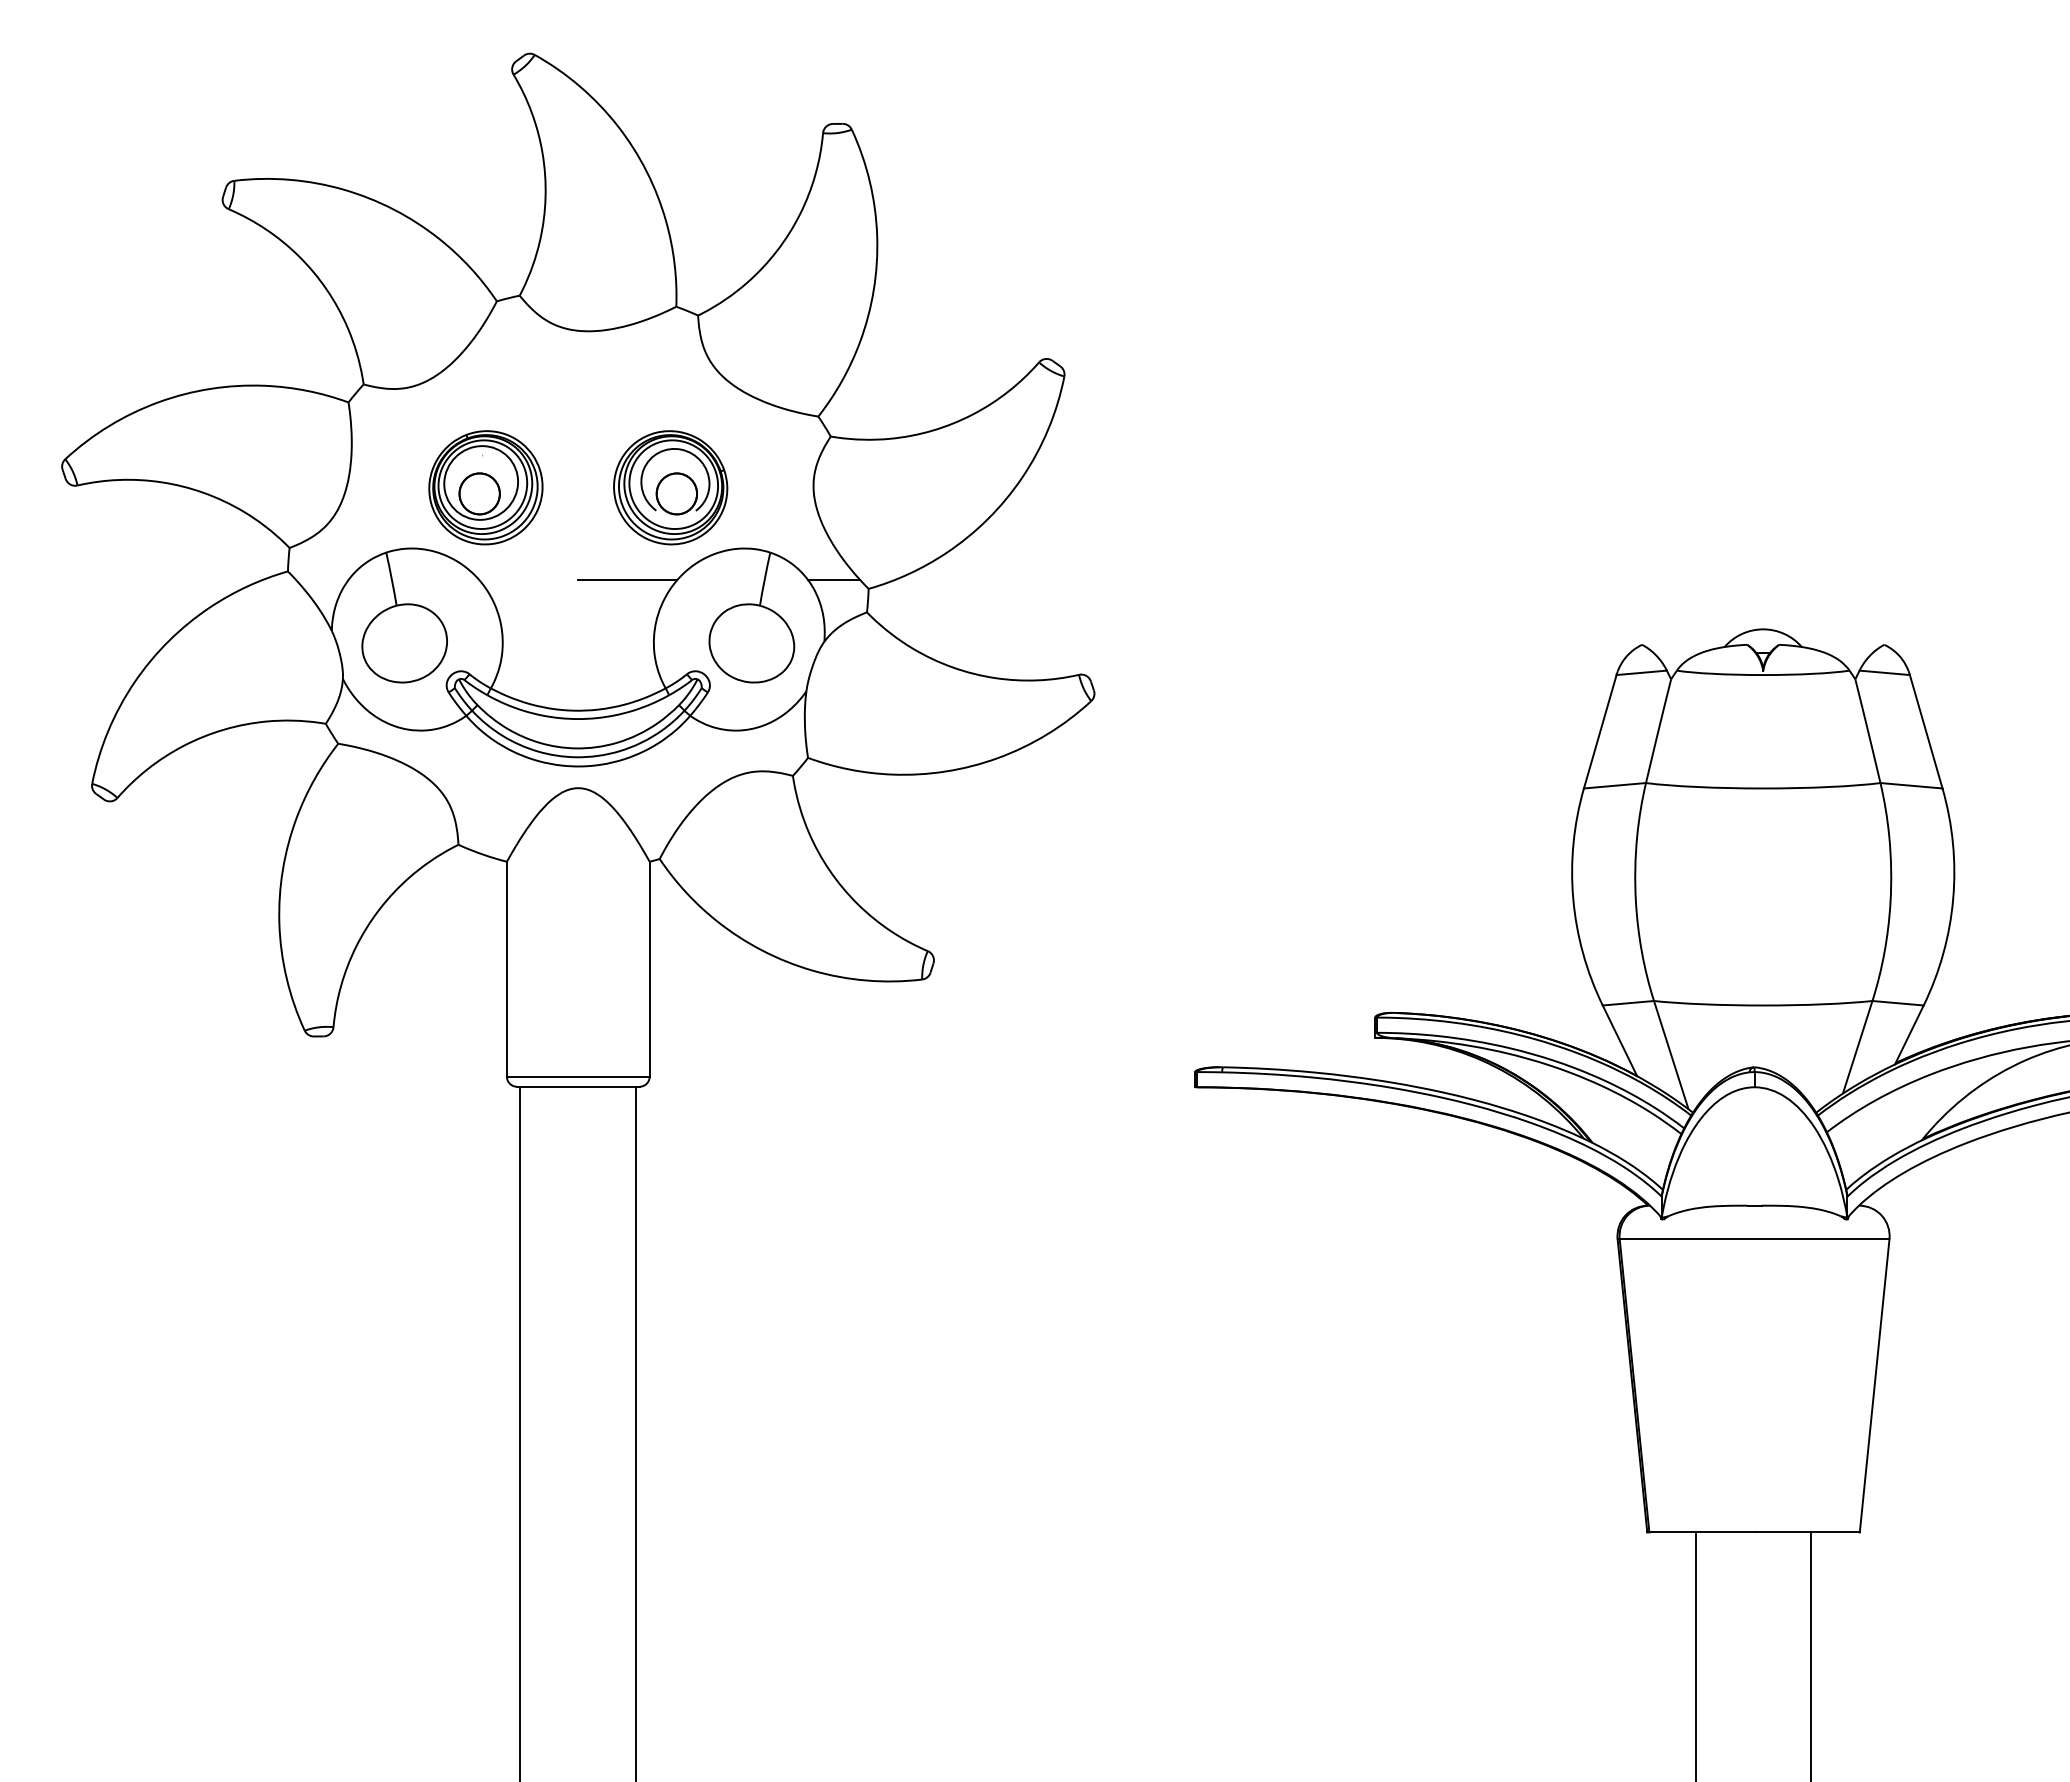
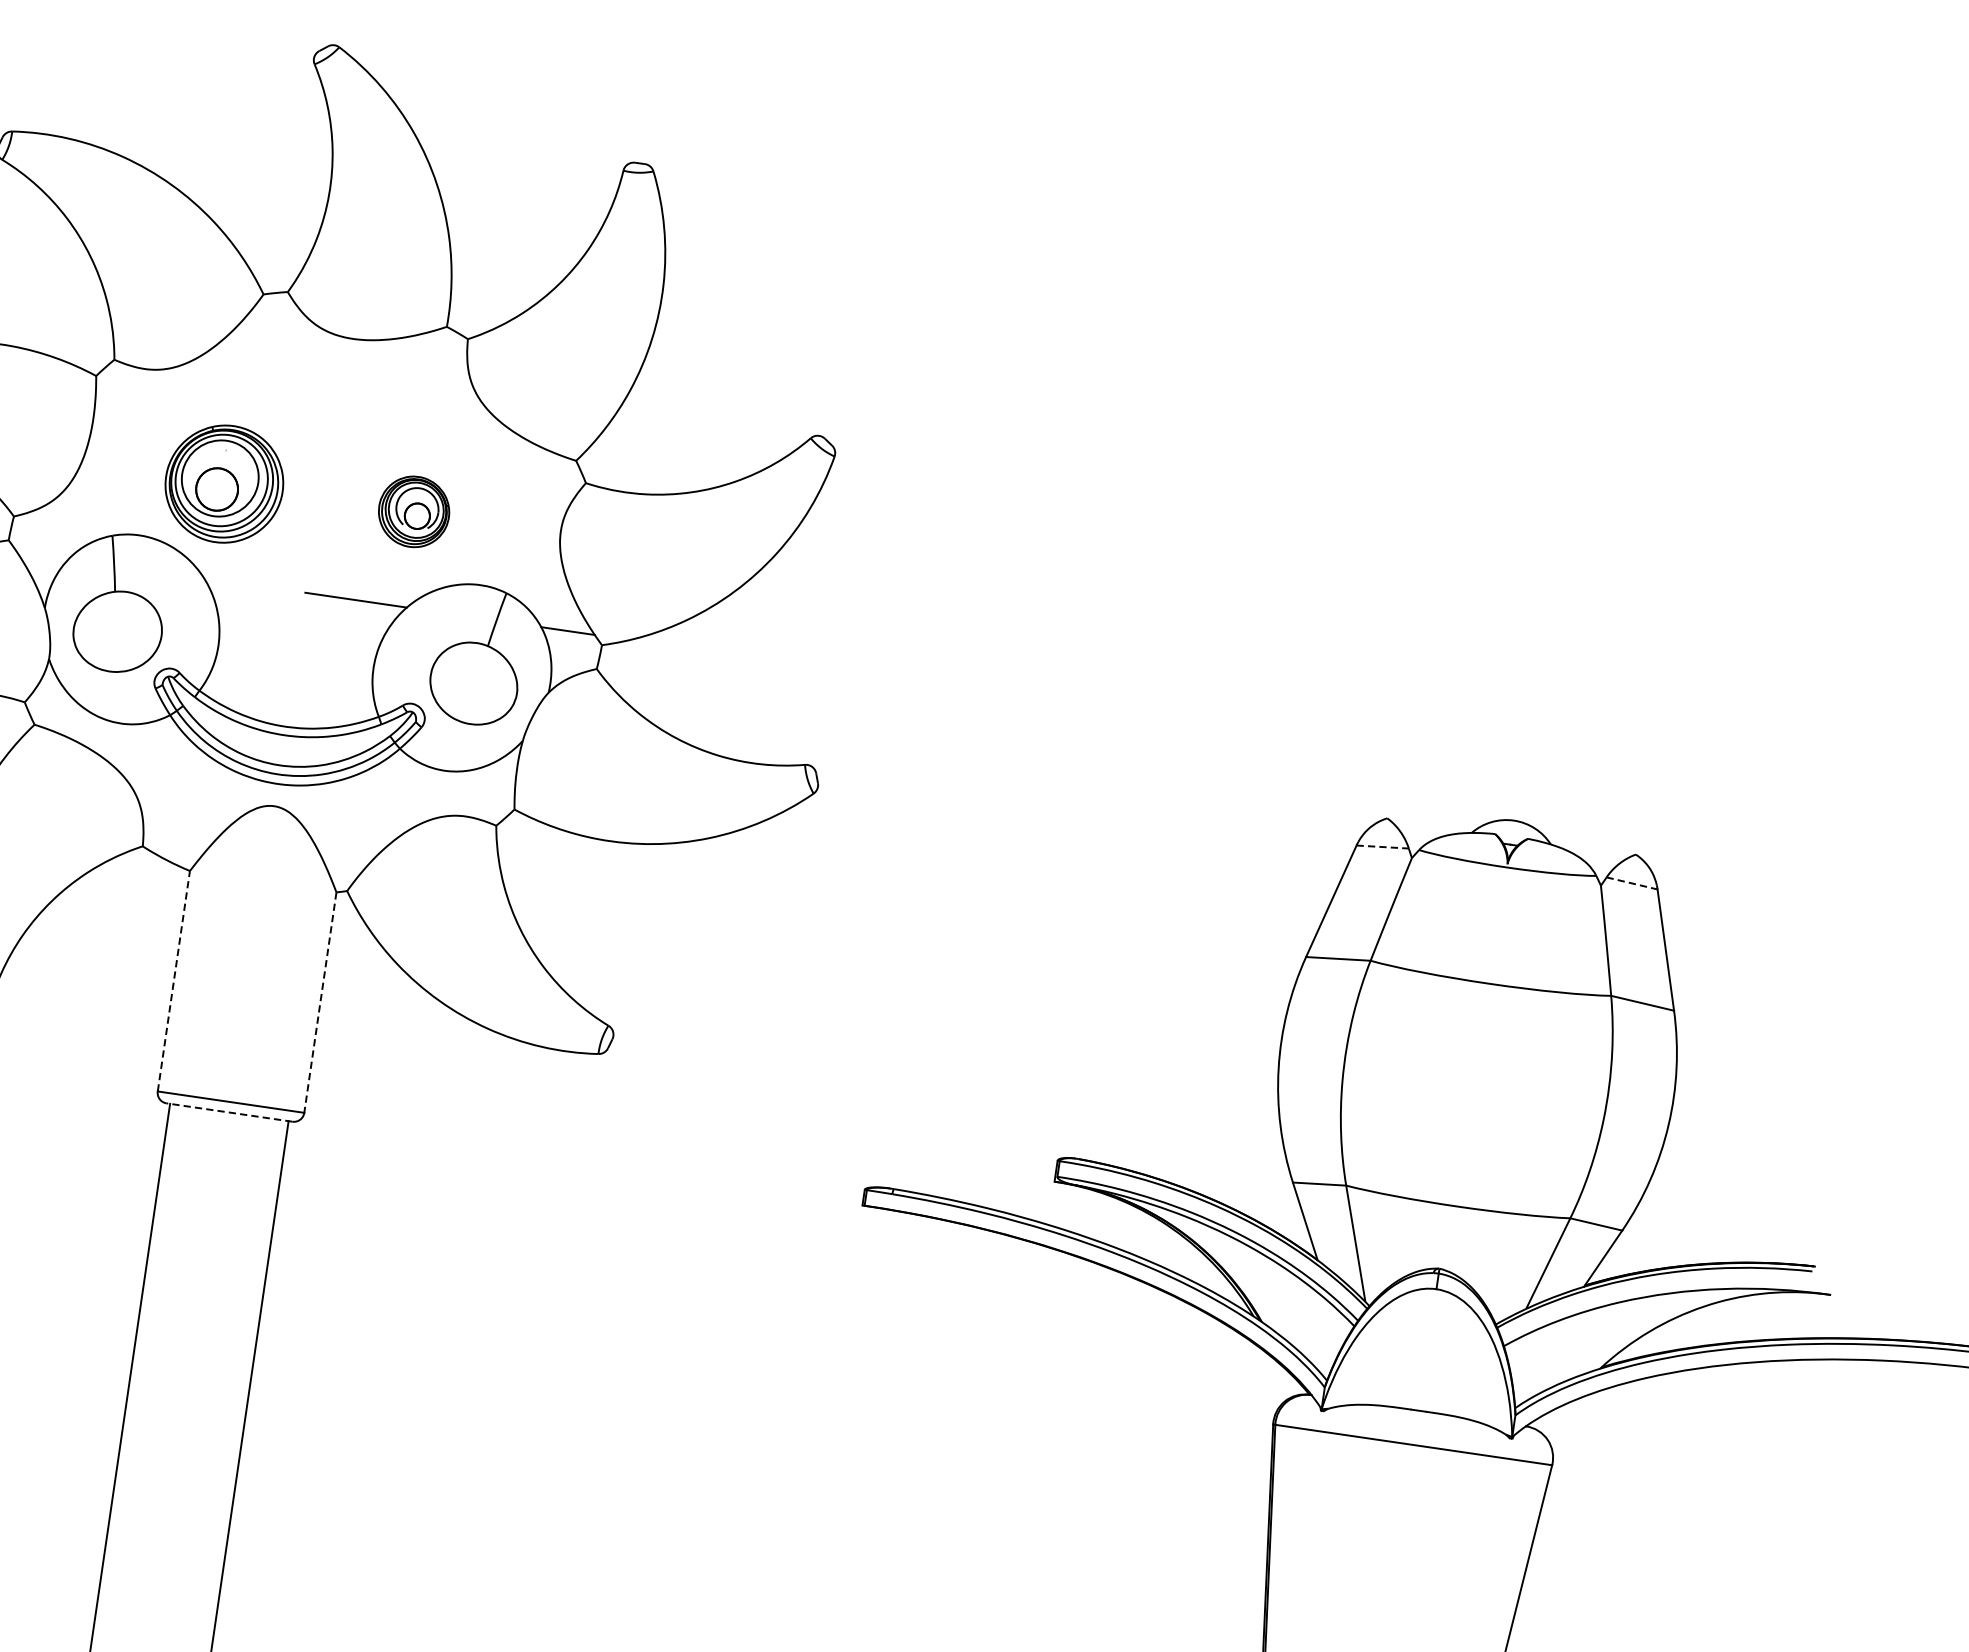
part: (670, 487) -> (413, 511), size x0.6
line: (1642, 672) -> (1383, 846), solid -> dashed
line: (1885, 672) -> (1632, 883), solid -> dashed
line: (506, 968) -> (173, 980), solid -> dashed
line: (649, 969) -> (320, 1002), solid -> dashed
line: (577, 1086) -> (228, 1112), solid -> dashed

